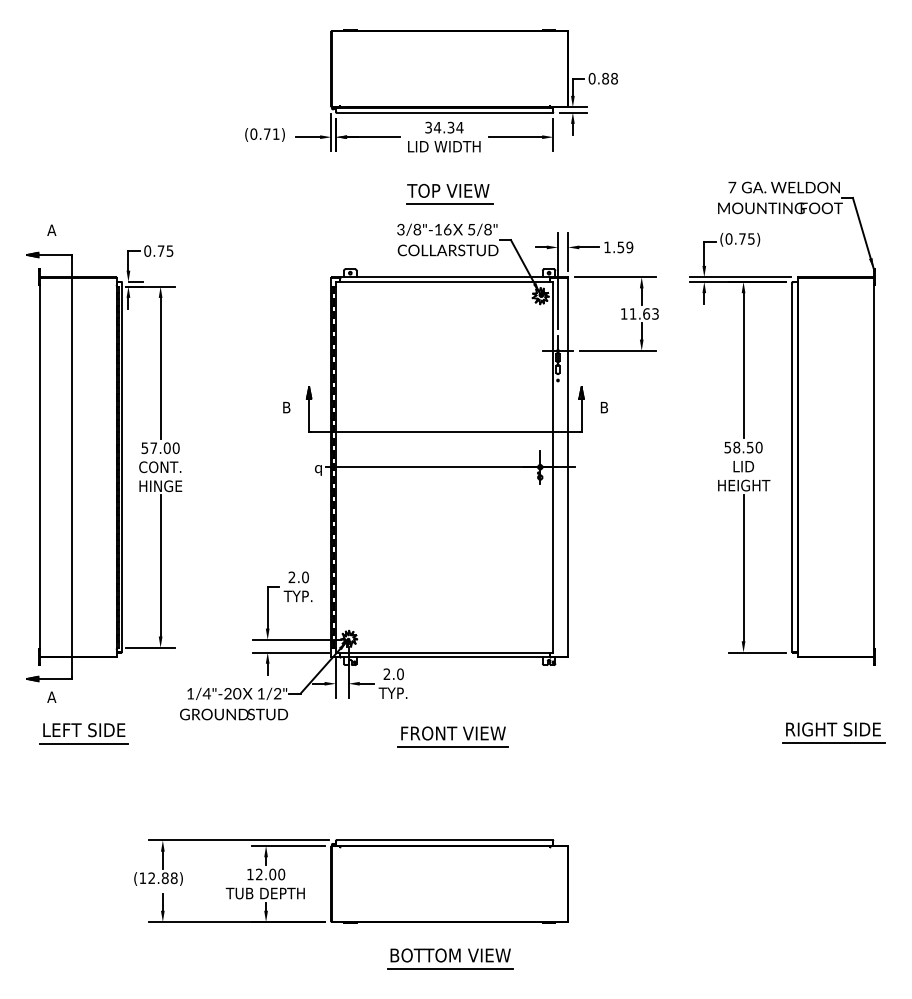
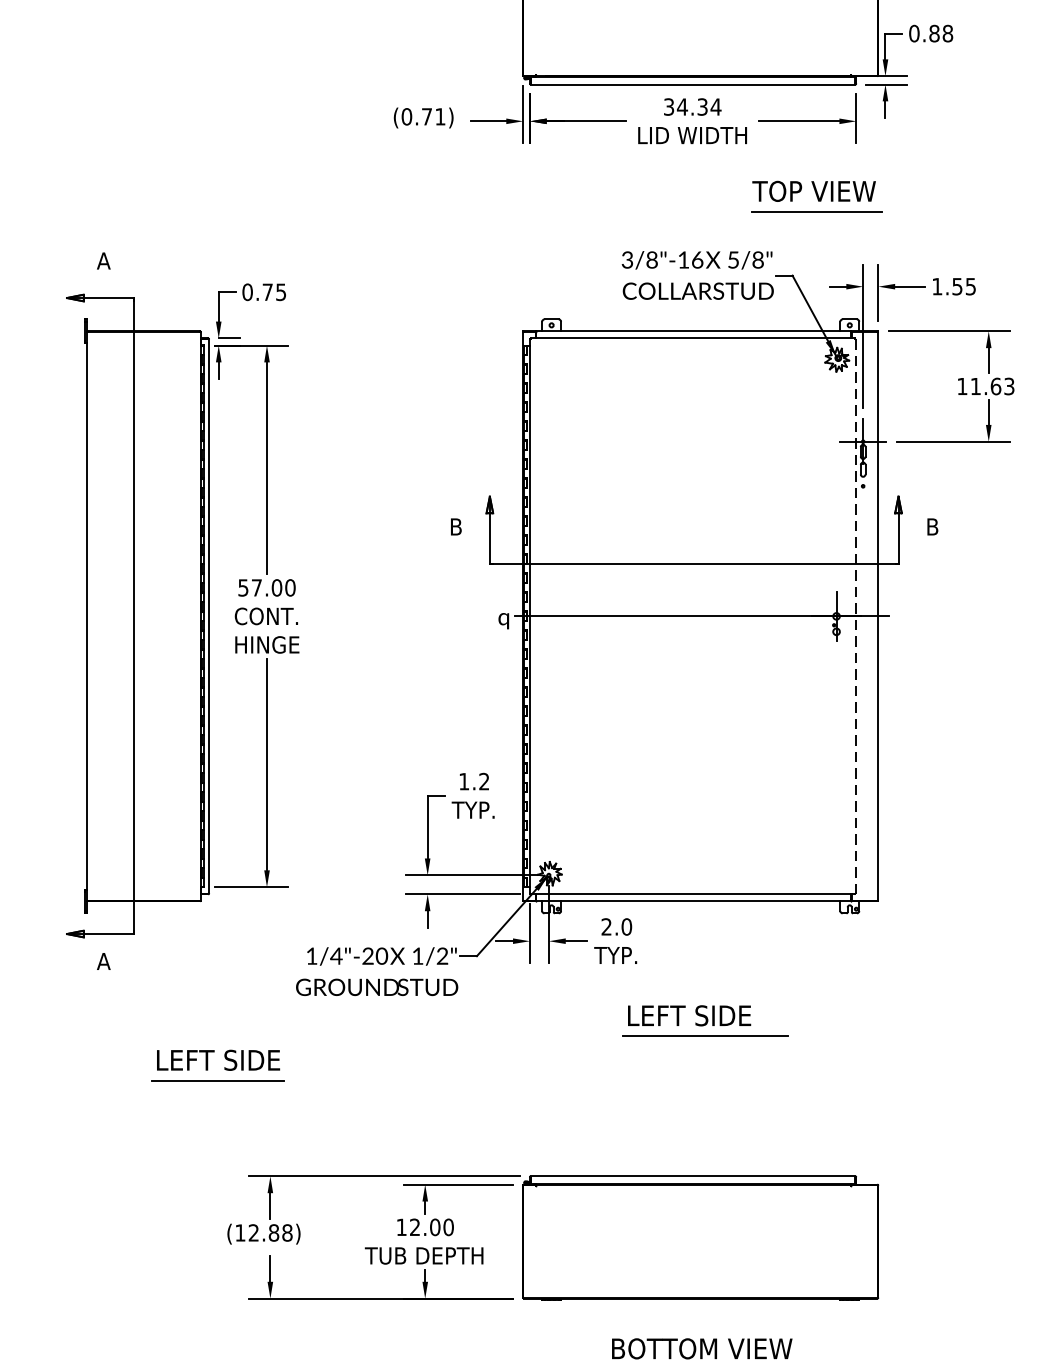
part: (449, 193) -> (815, 195), moved
text: (629, 246) -> (970, 285), 1.59 -> 1.55
line: (553, 467) -> (856, 616), solid -> dashed
text: (298, 577) -> (473, 781), 2.0 -> 1.2
part: (83, 733) -> (217, 1065), moved
text: (454, 733) -> (707, 1015), FRONT VIEW -> LEFT SIDE

